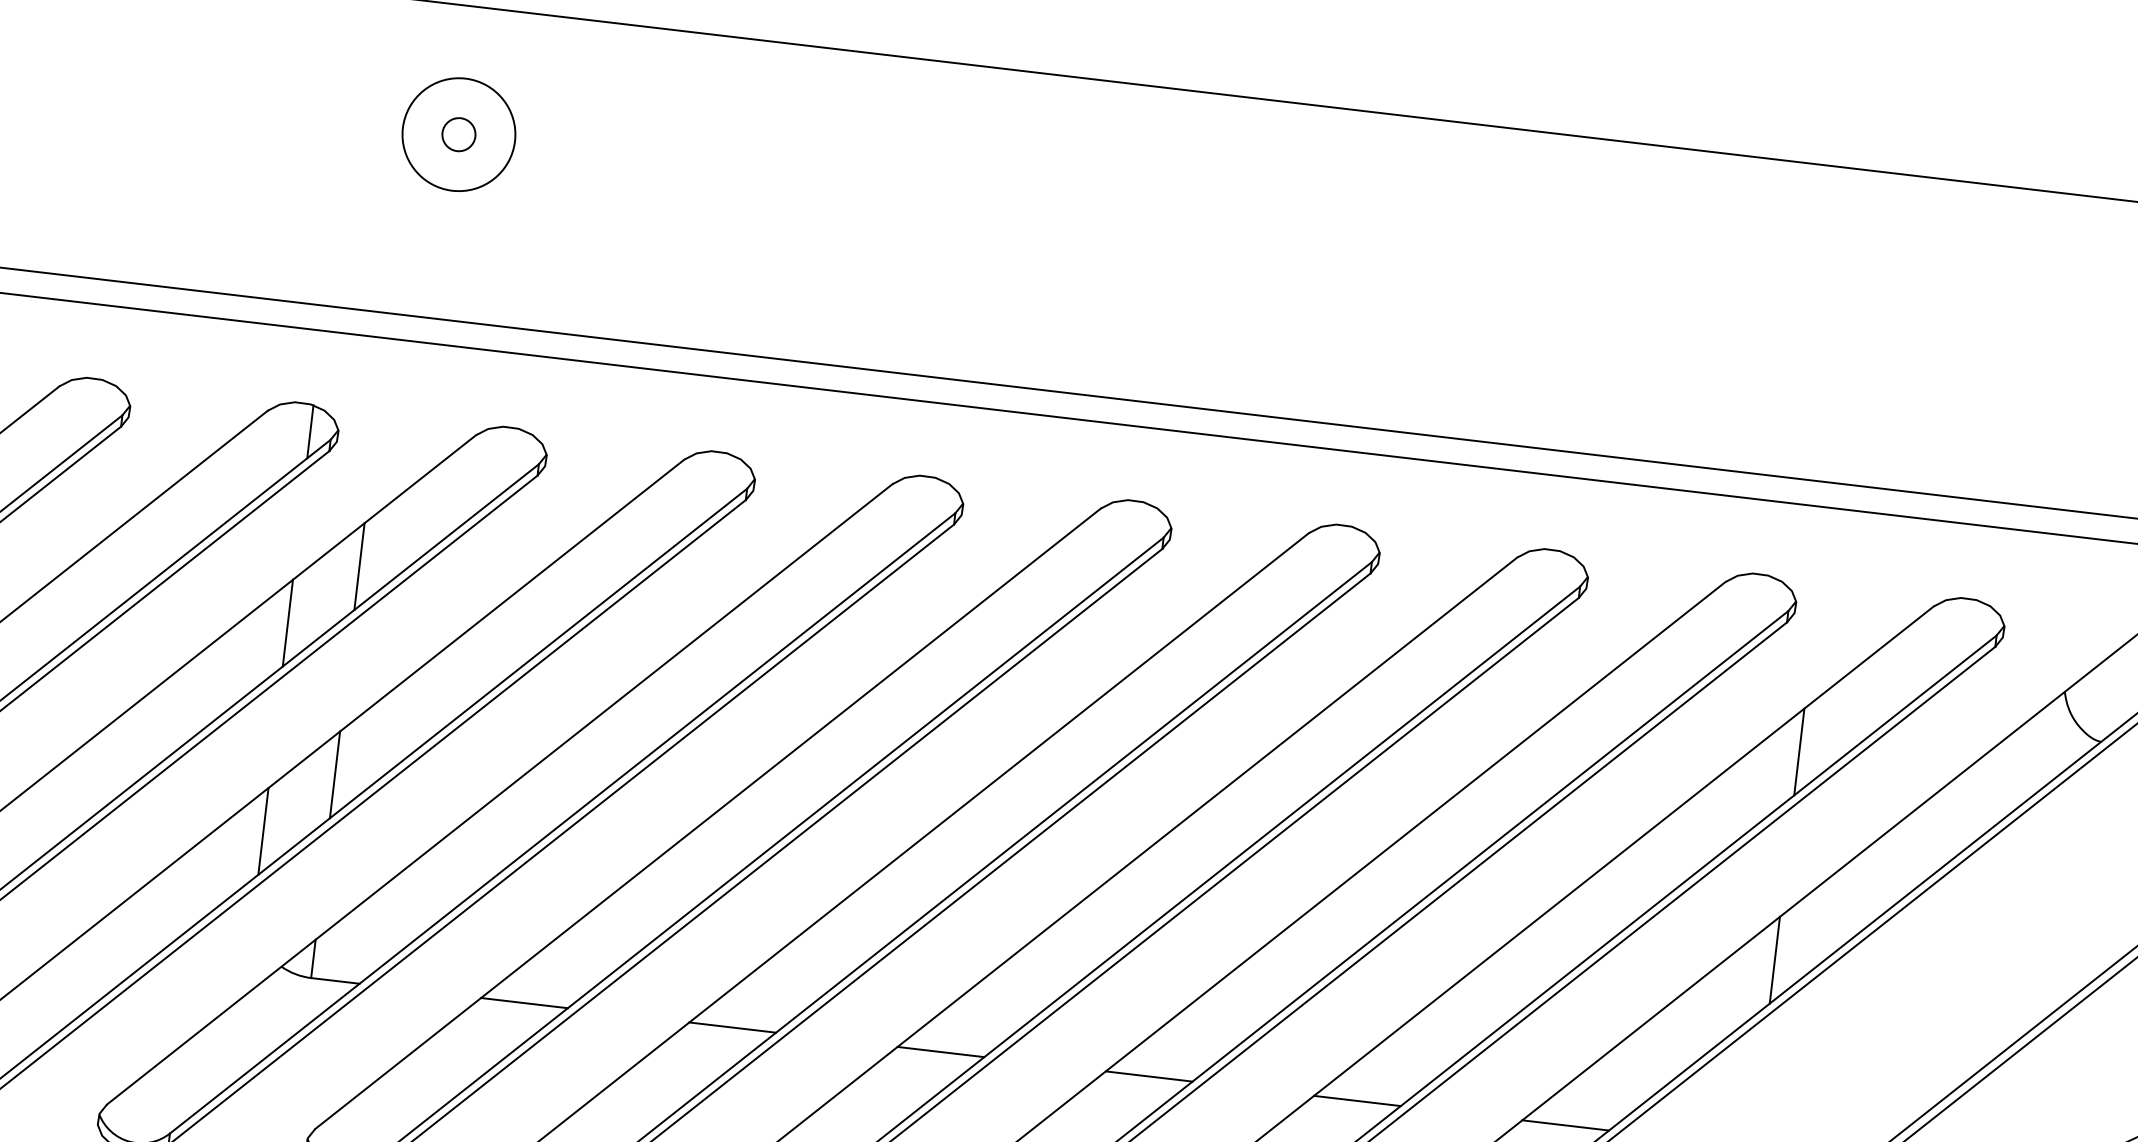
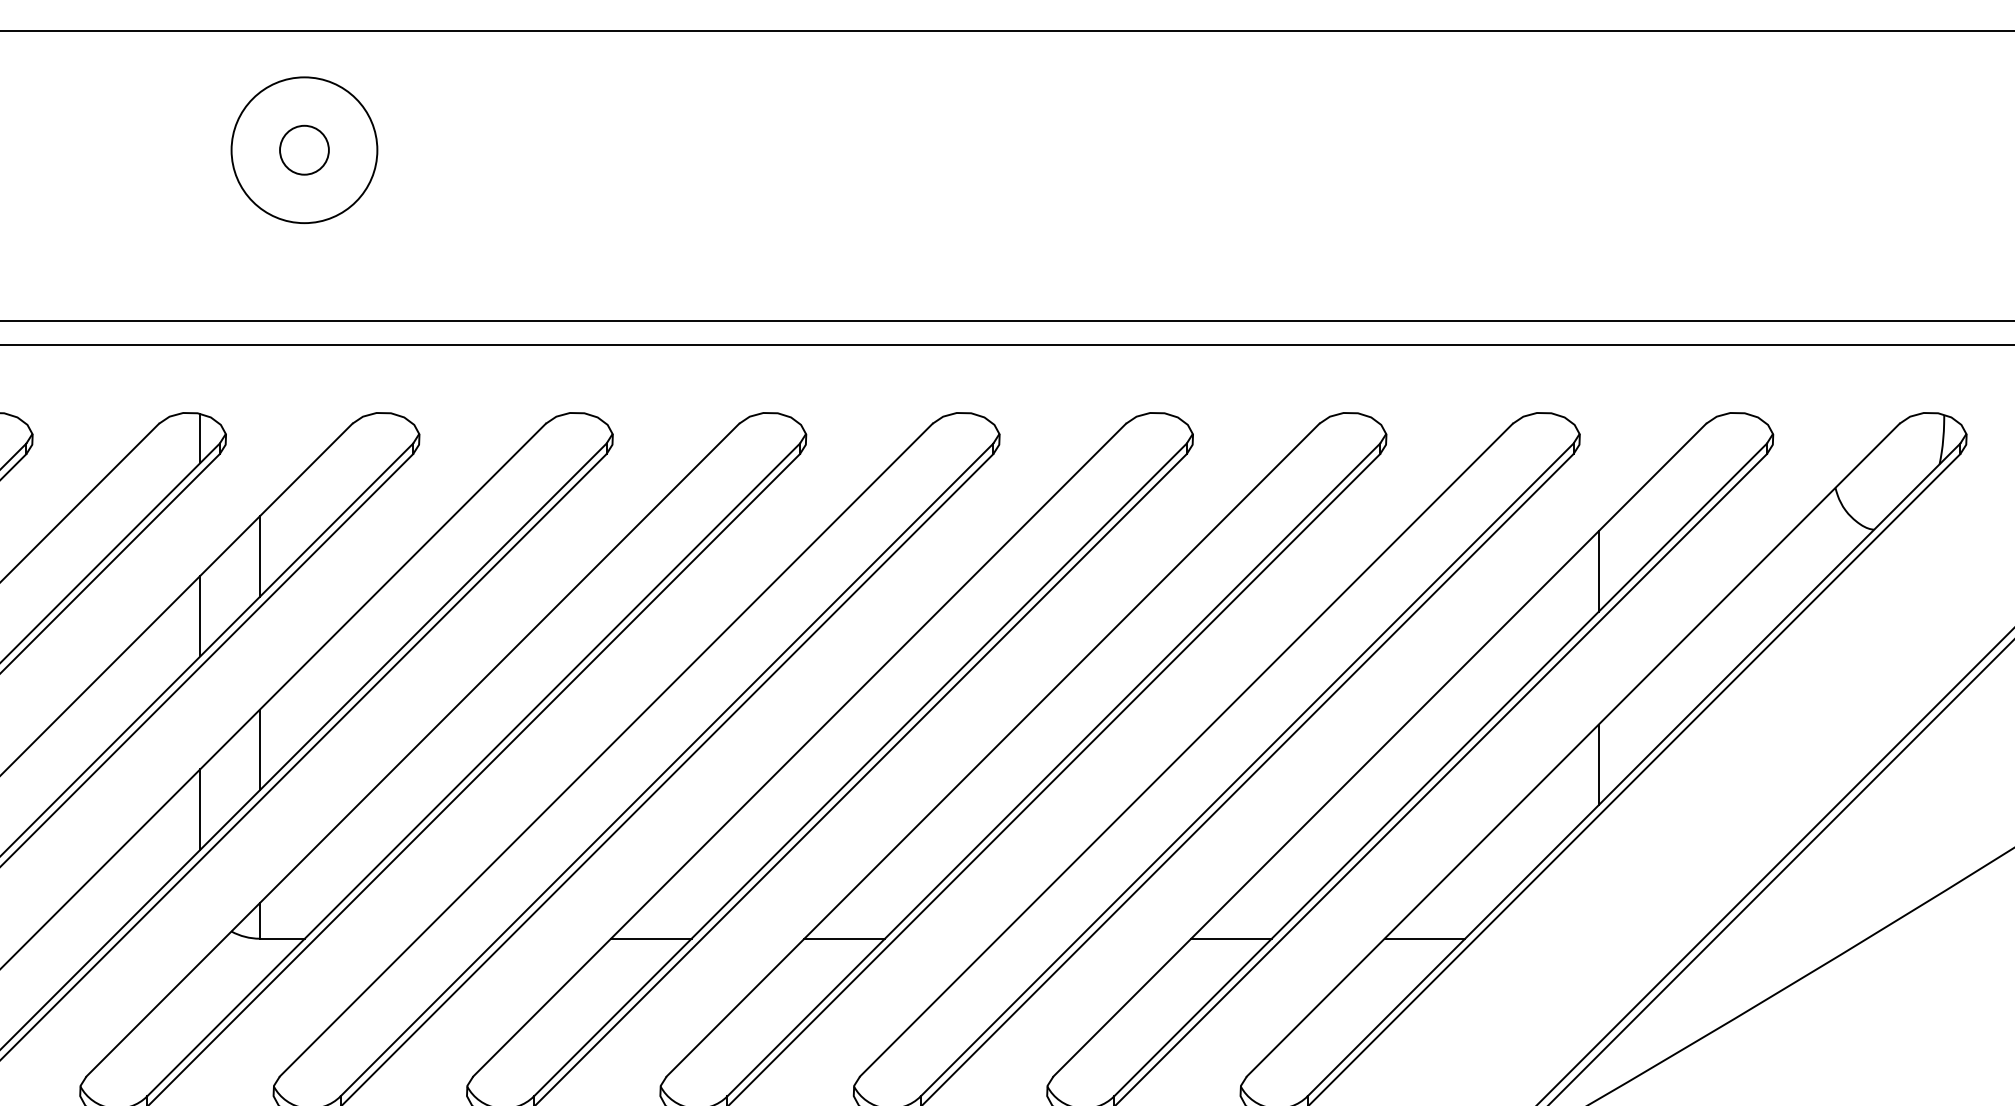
circle: (459, 133) -> (304, 149), size x1.6
circle: (458, 134) -> (304, 150), size x1.4
line: (524, 1002) -> (457, 938), removed
line: (1148, 1076) -> (1037, 938), removed

